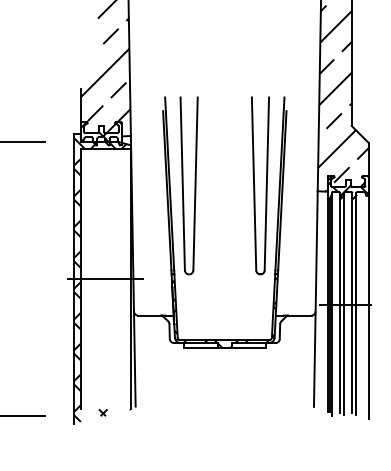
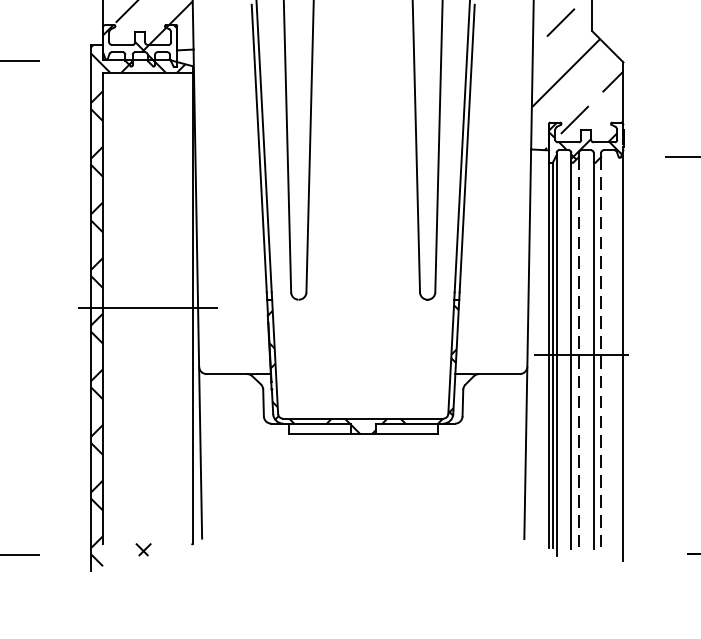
line: (344, 305) -> (579, 355), solid -> dashed
line: (356, 305) -> (601, 355), solid -> dashed

